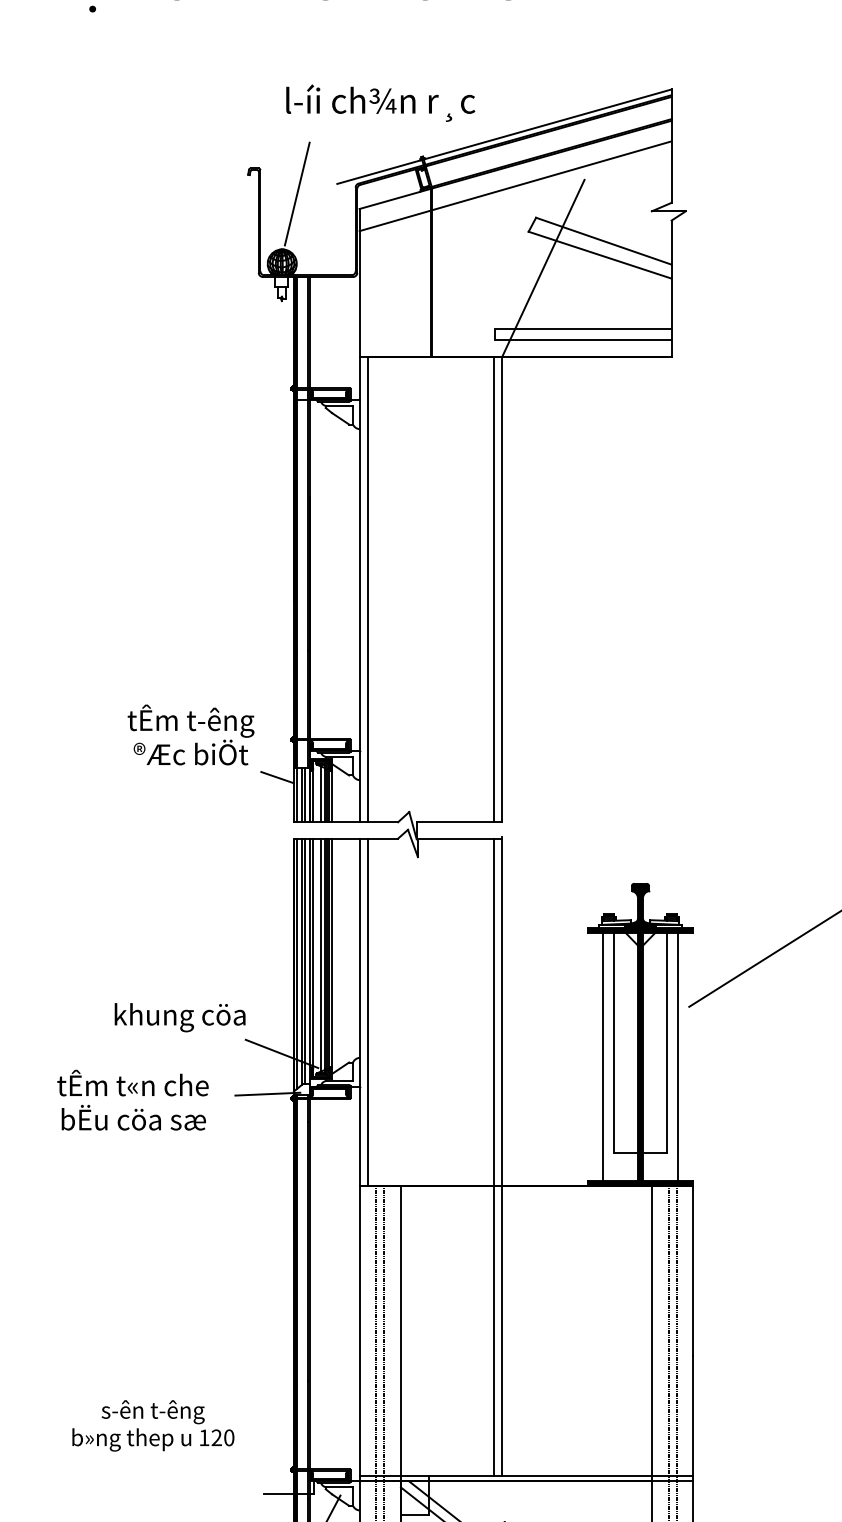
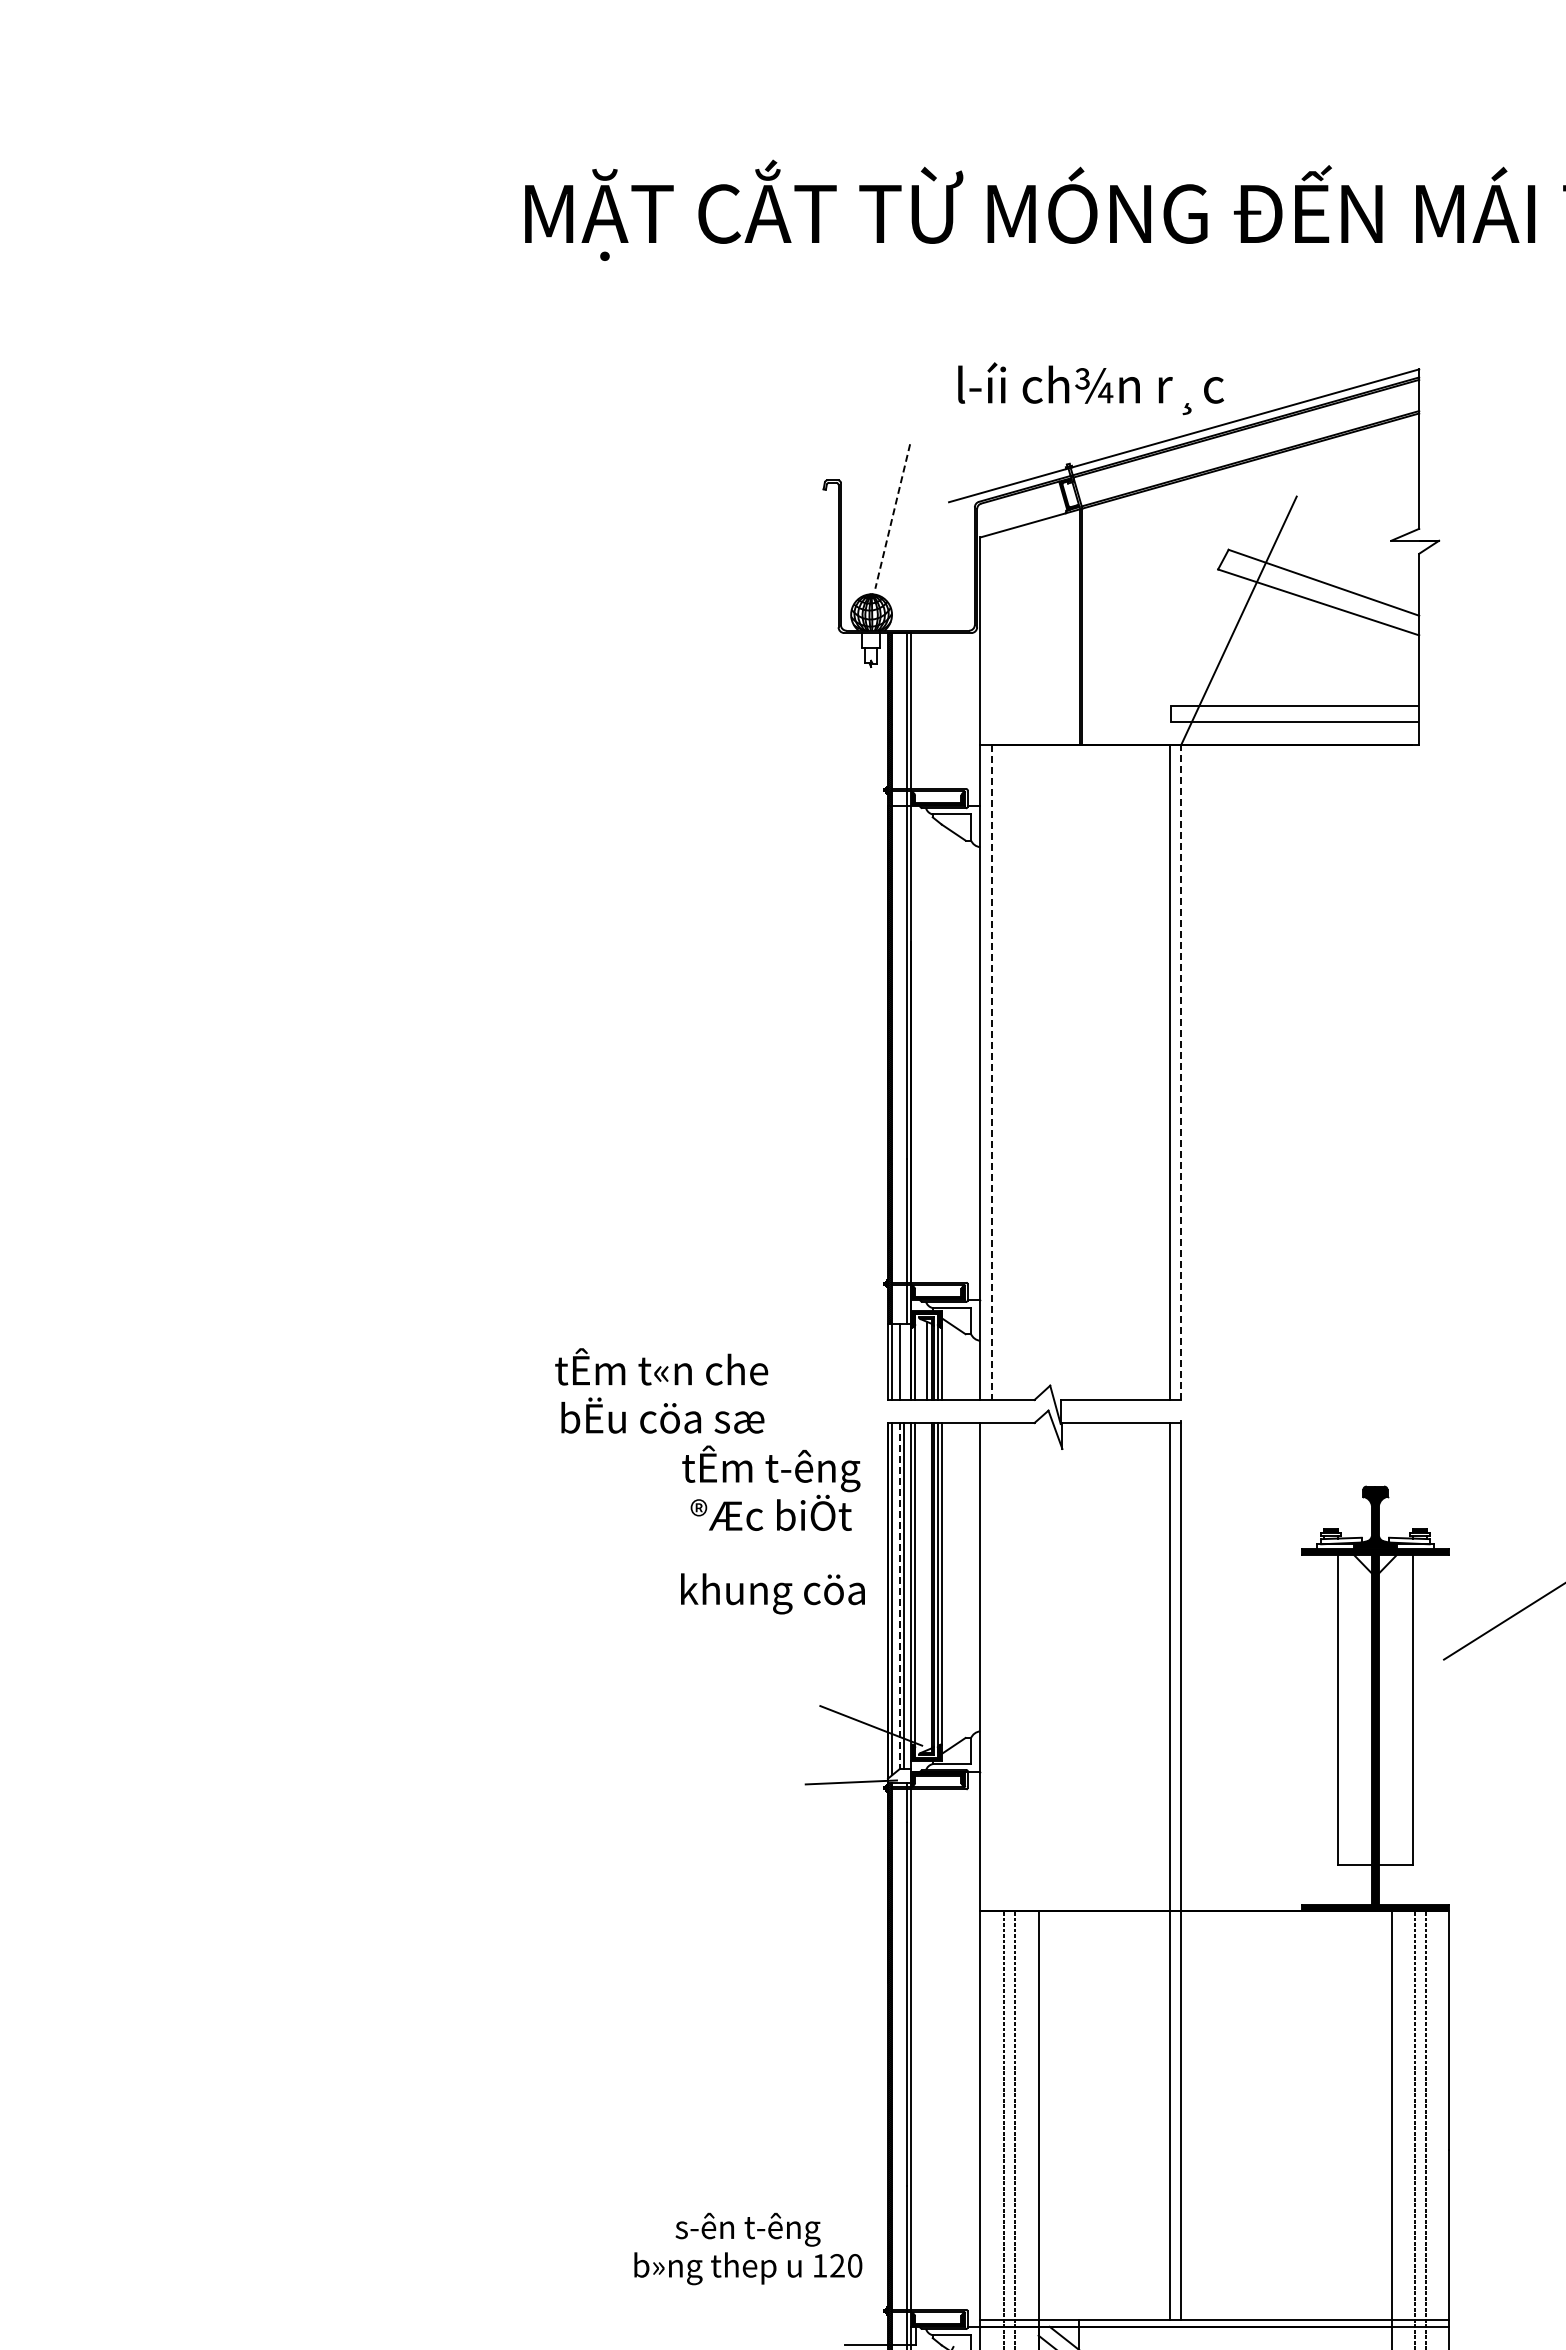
text: (380, 103) -> (1090, 388), moved
line: (515, 186) -> (1199, 505), removed
line: (297, 194) -> (892, 516), solid -> dashed
line: (502, 589) -> (1181, 1072), solid -> dashed
line: (367, 590) -> (991, 1073), solid -> dashed
text: (191, 734) -> (771, 1487), moved
line: (277, 777) -> (865, 1337), removed
line: (304, 795) -> (903, 1362), removed
line: (321, 954) -> (926, 1586), removed
line: (302, 961) -> (899, 1596), solid -> dashed
line: (367, 1012) -> (991, 1667), removed
text: (179, 1017) -> (772, 1593), moved
line: (602, 1056) -> (1322, 1729), removed
line: (678, 1056) -> (1428, 1729), removed
text: (132, 1099) -> (661, 1390), moved
text: (153, 1425) -> (748, 2248), moved

